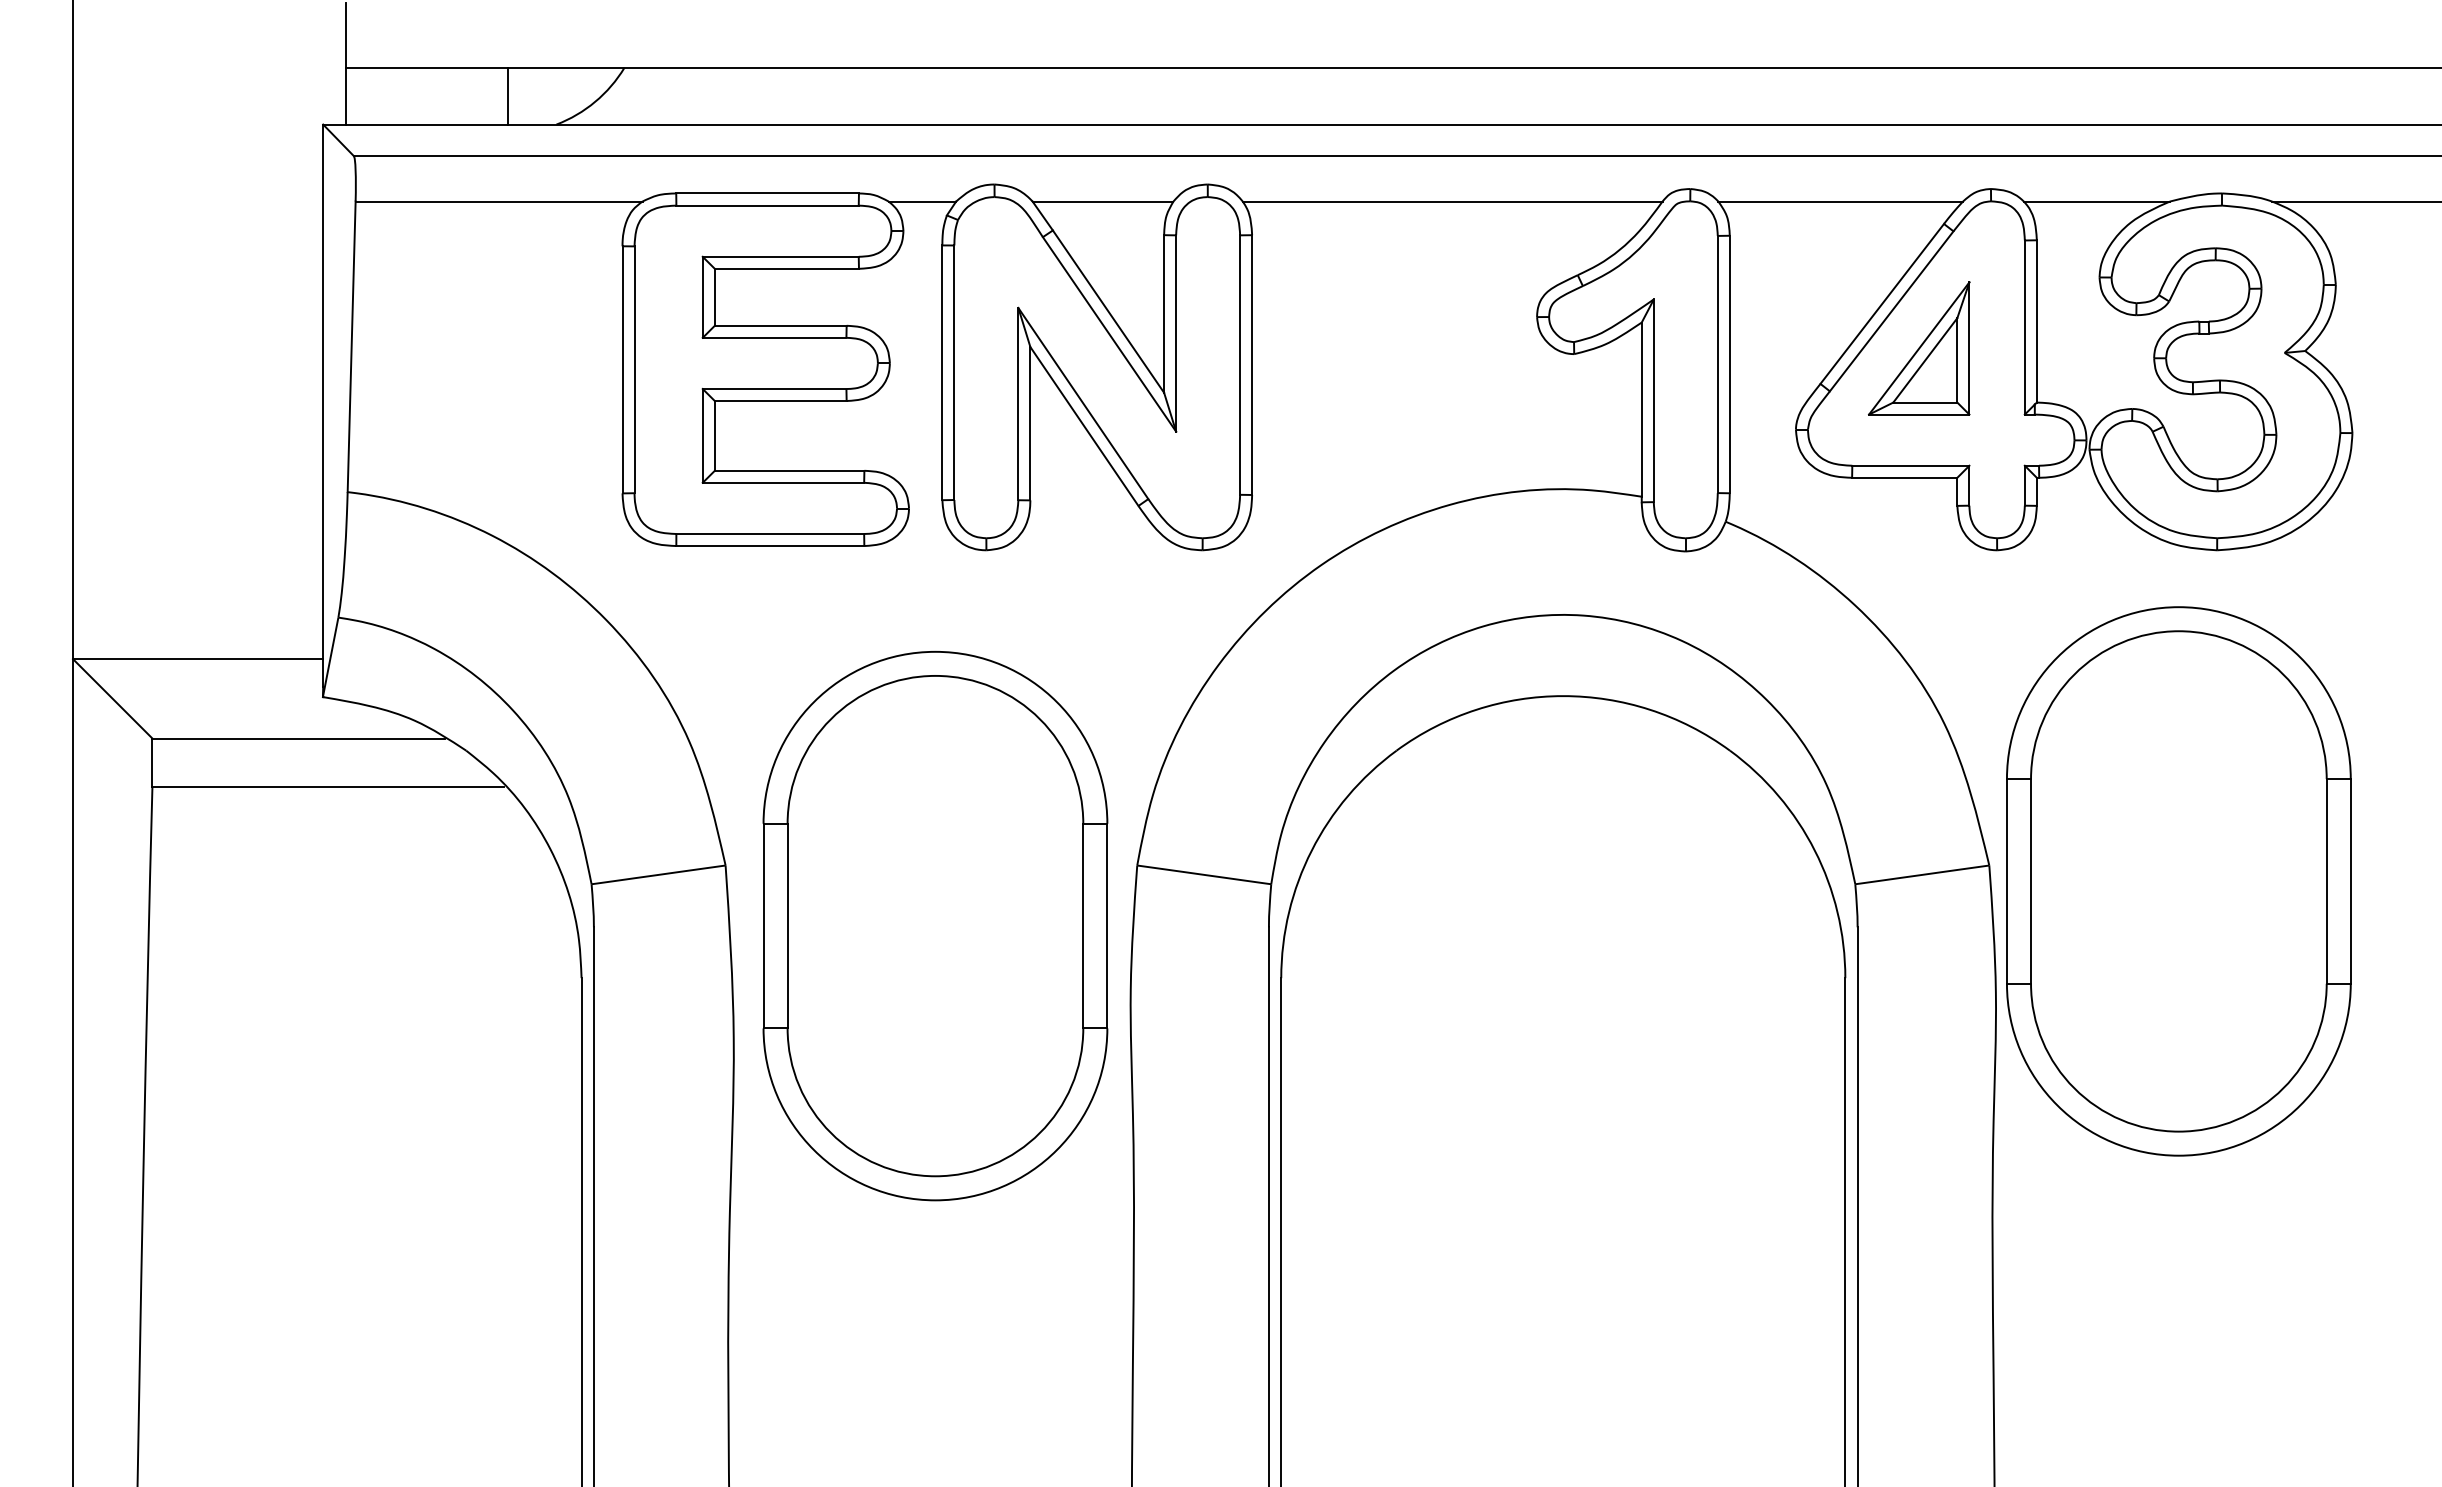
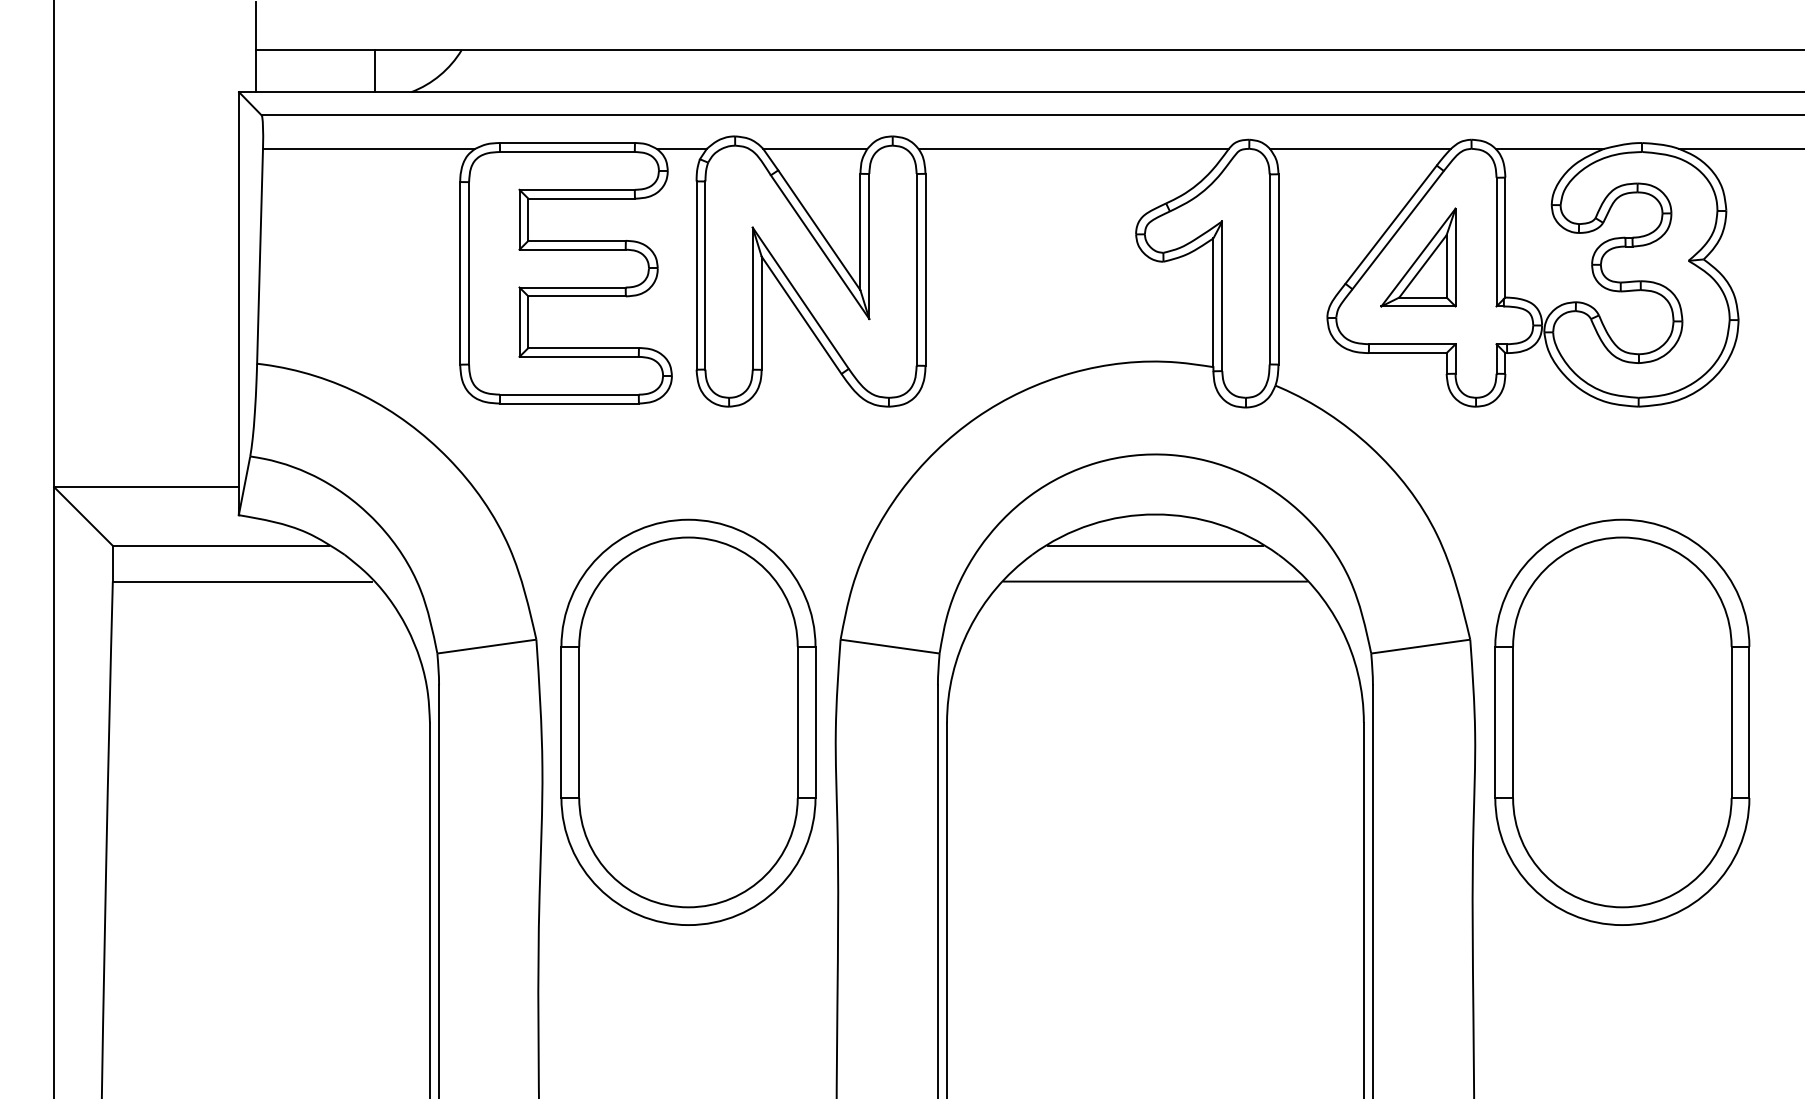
line: (1563, 738) -> (1155, 545), added
line: (1563, 786) -> (1155, 581), added
part: (2179, 880) -> (1622, 721), moved
part: (935, 924) -> (688, 721), moved

